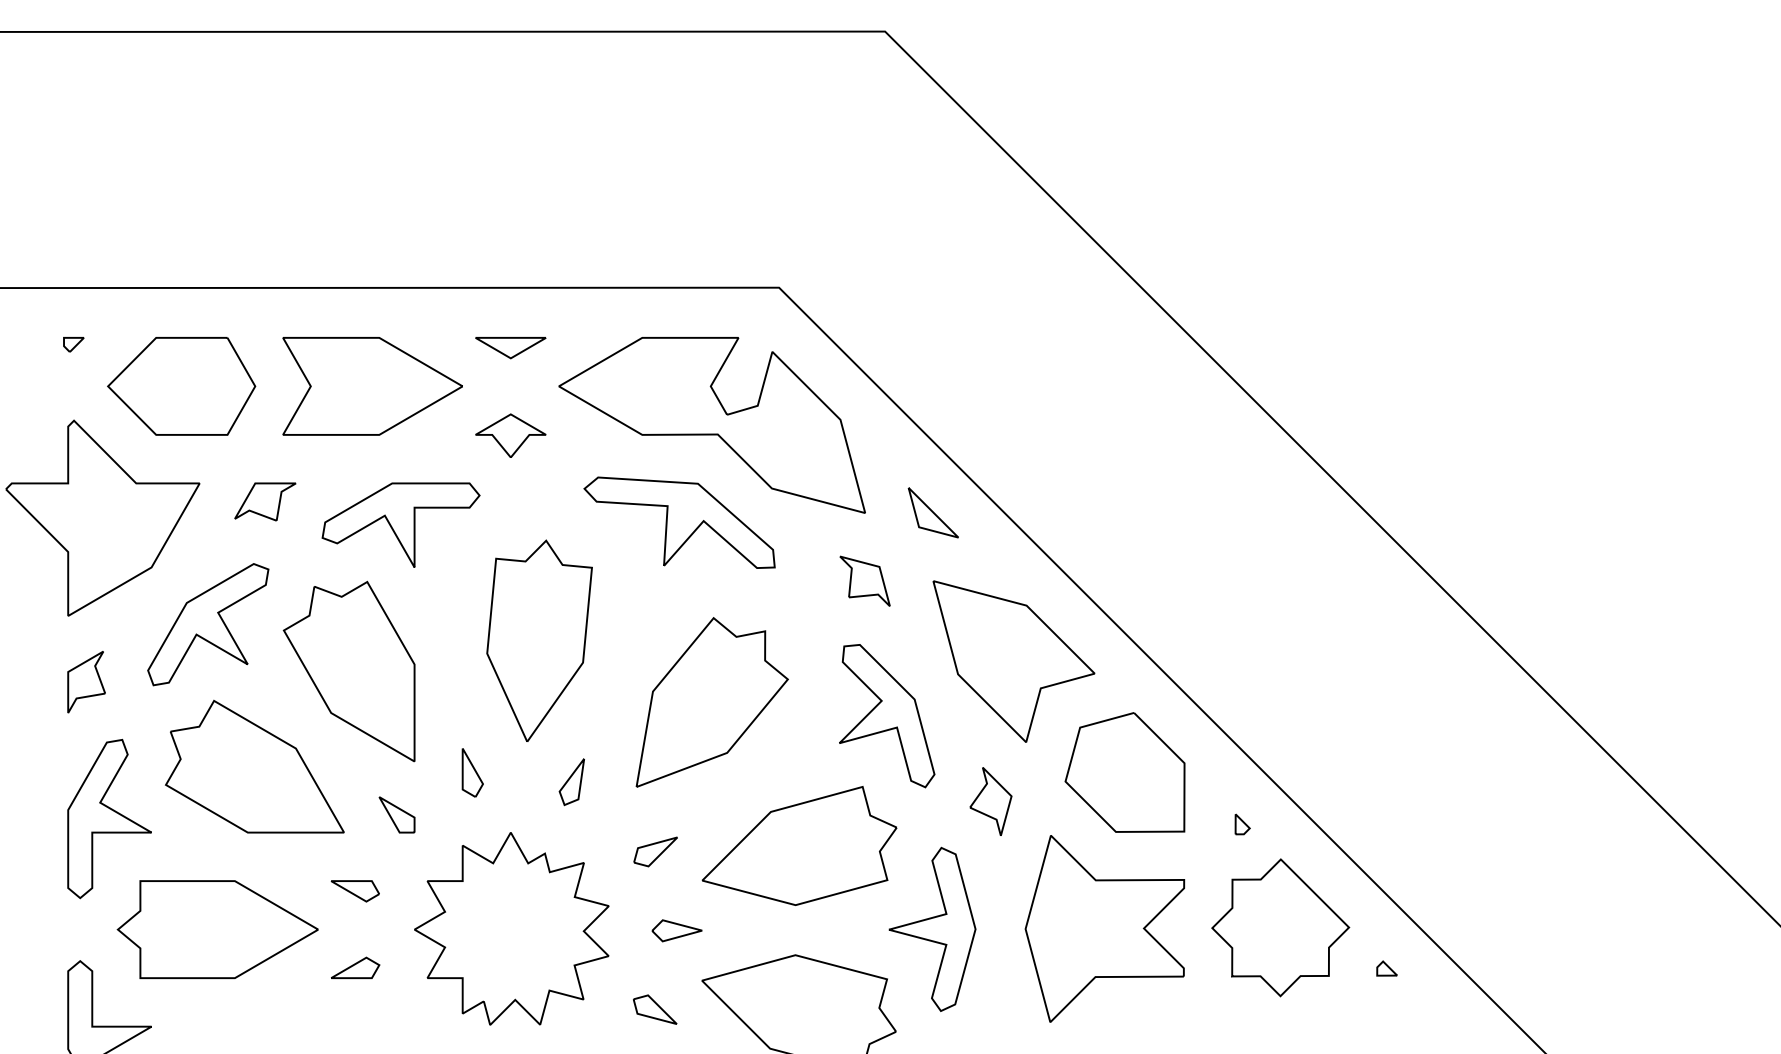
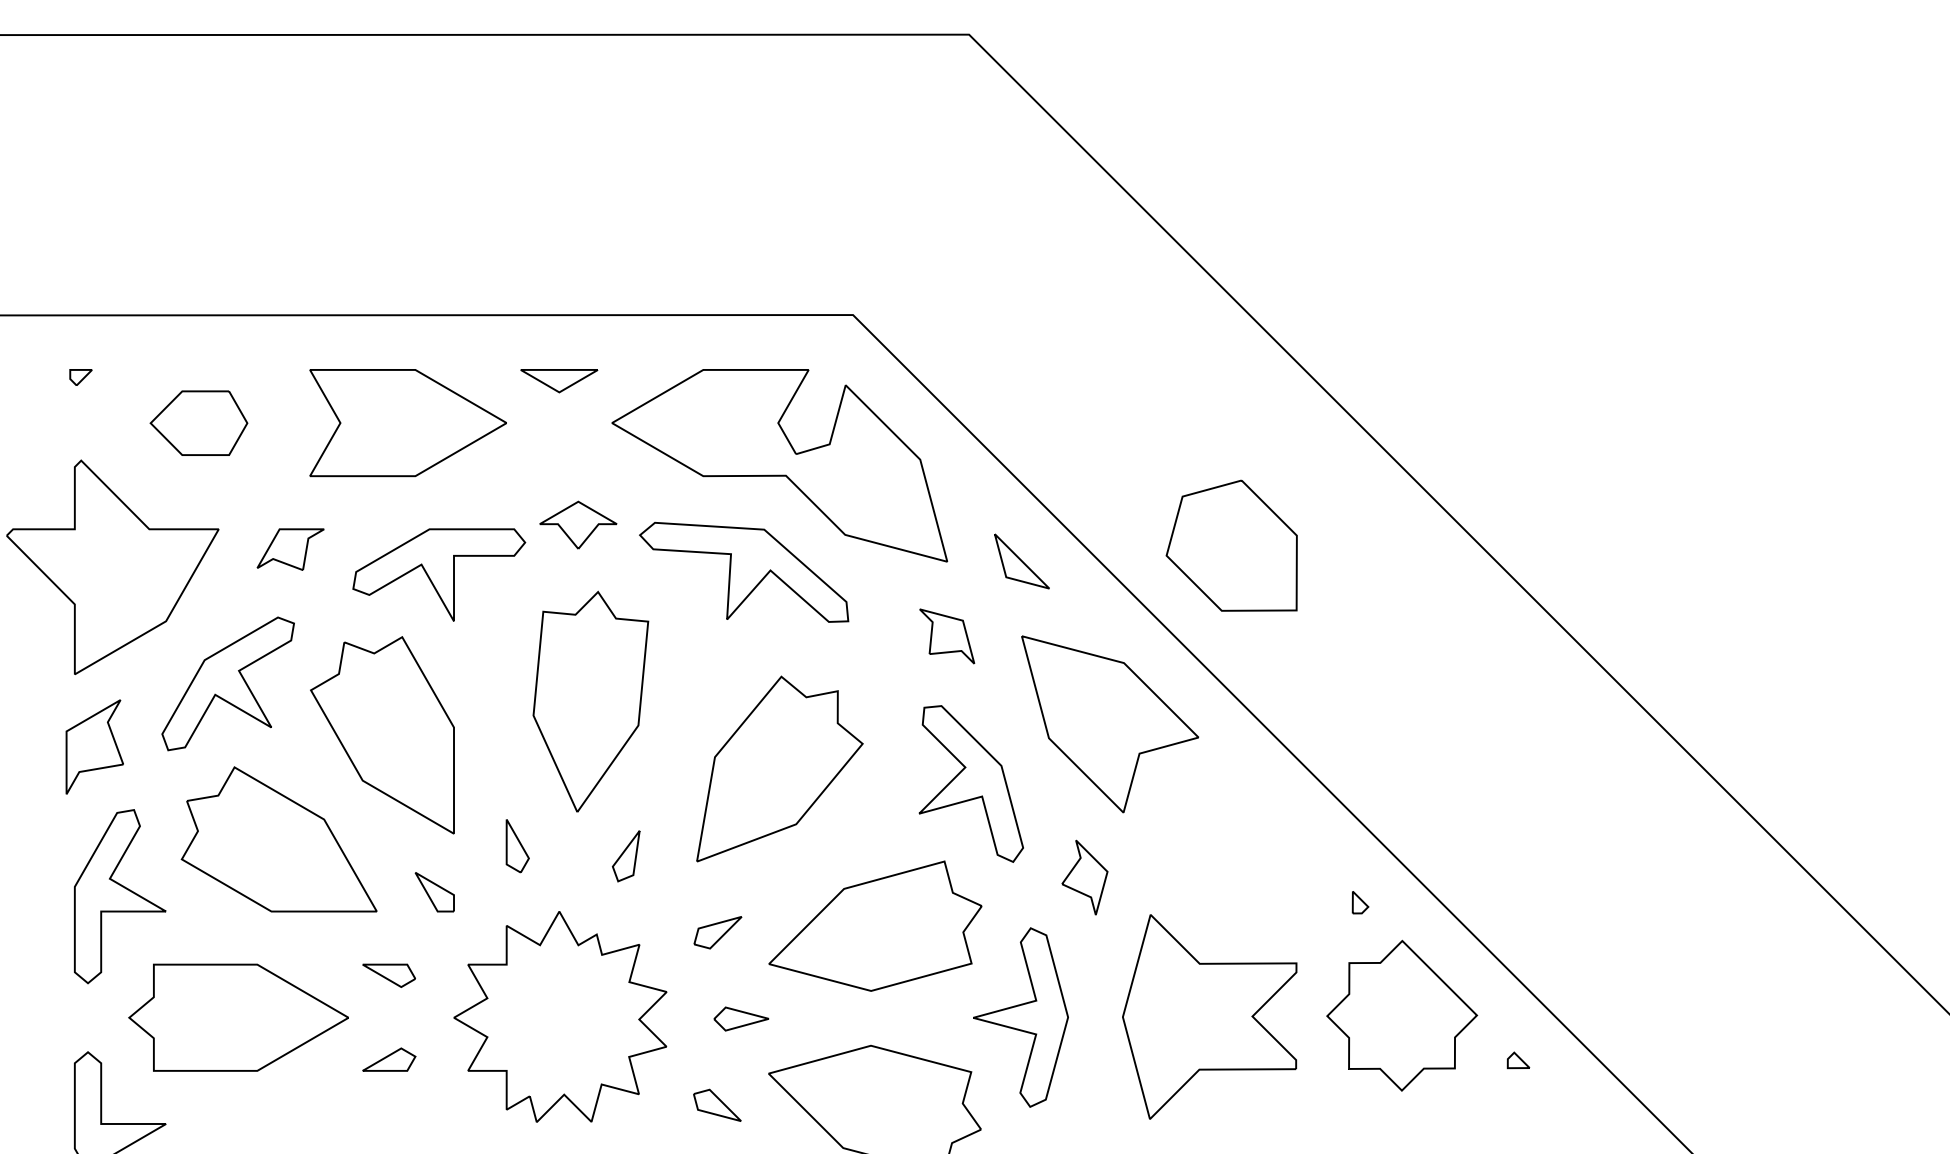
part: (181, 386) -> (198, 423), size x0.6
part: (510, 435) -> (578, 524), moved
part: (87, 681) -> (95, 746), size x1.4
part: (1124, 772) -> (1231, 545), moved

